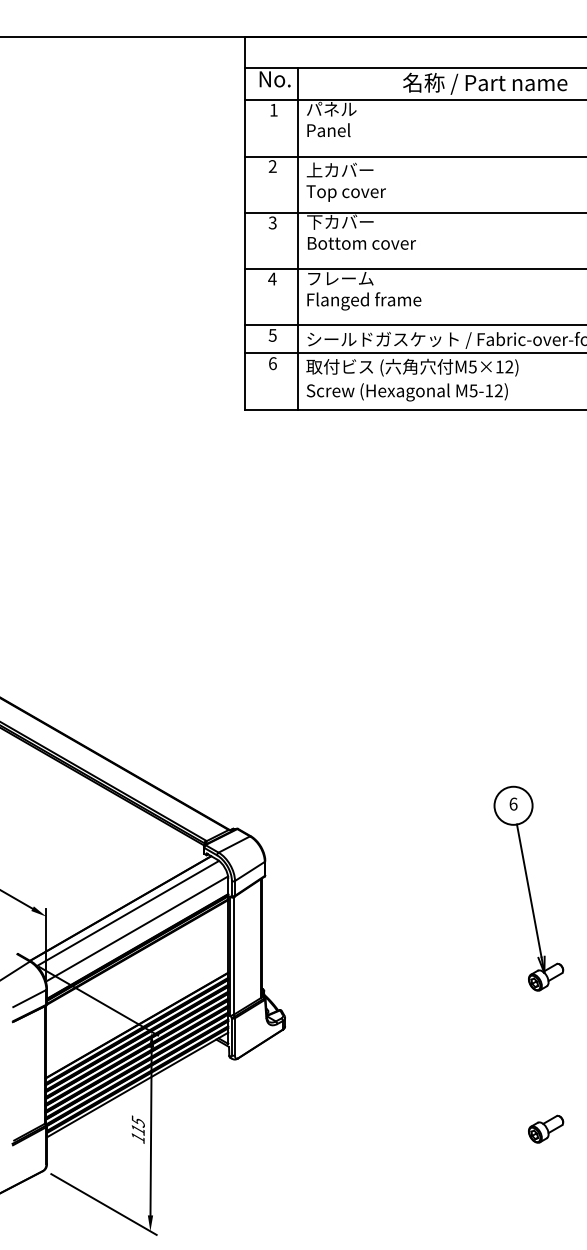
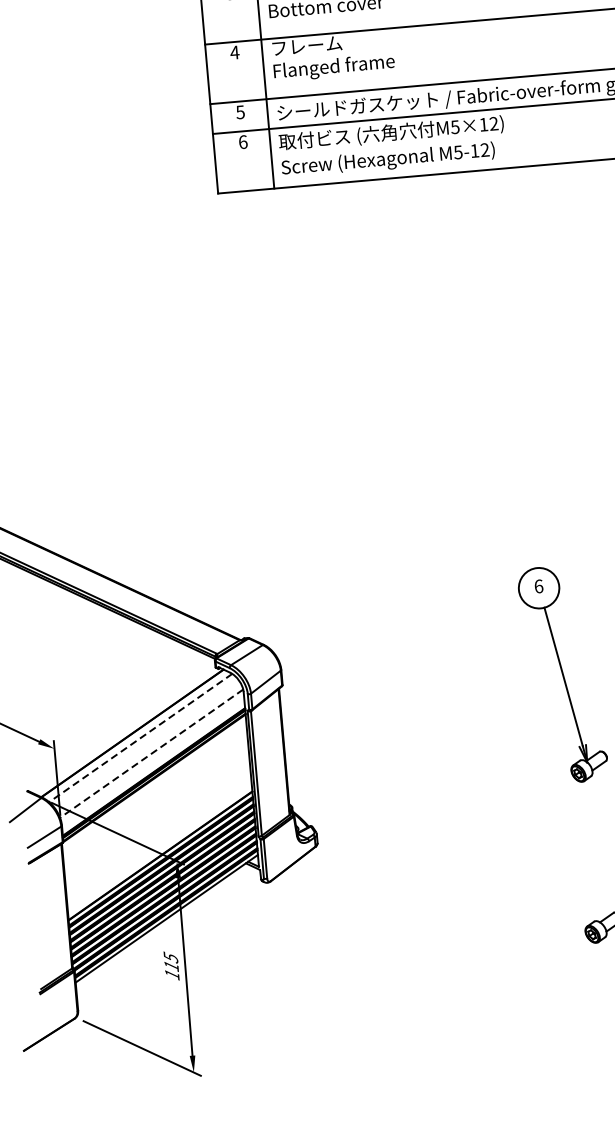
line: (127, 913) -> (140, 738), solid -> dashed
line: (136, 929) -> (151, 754), solid -> dashed

